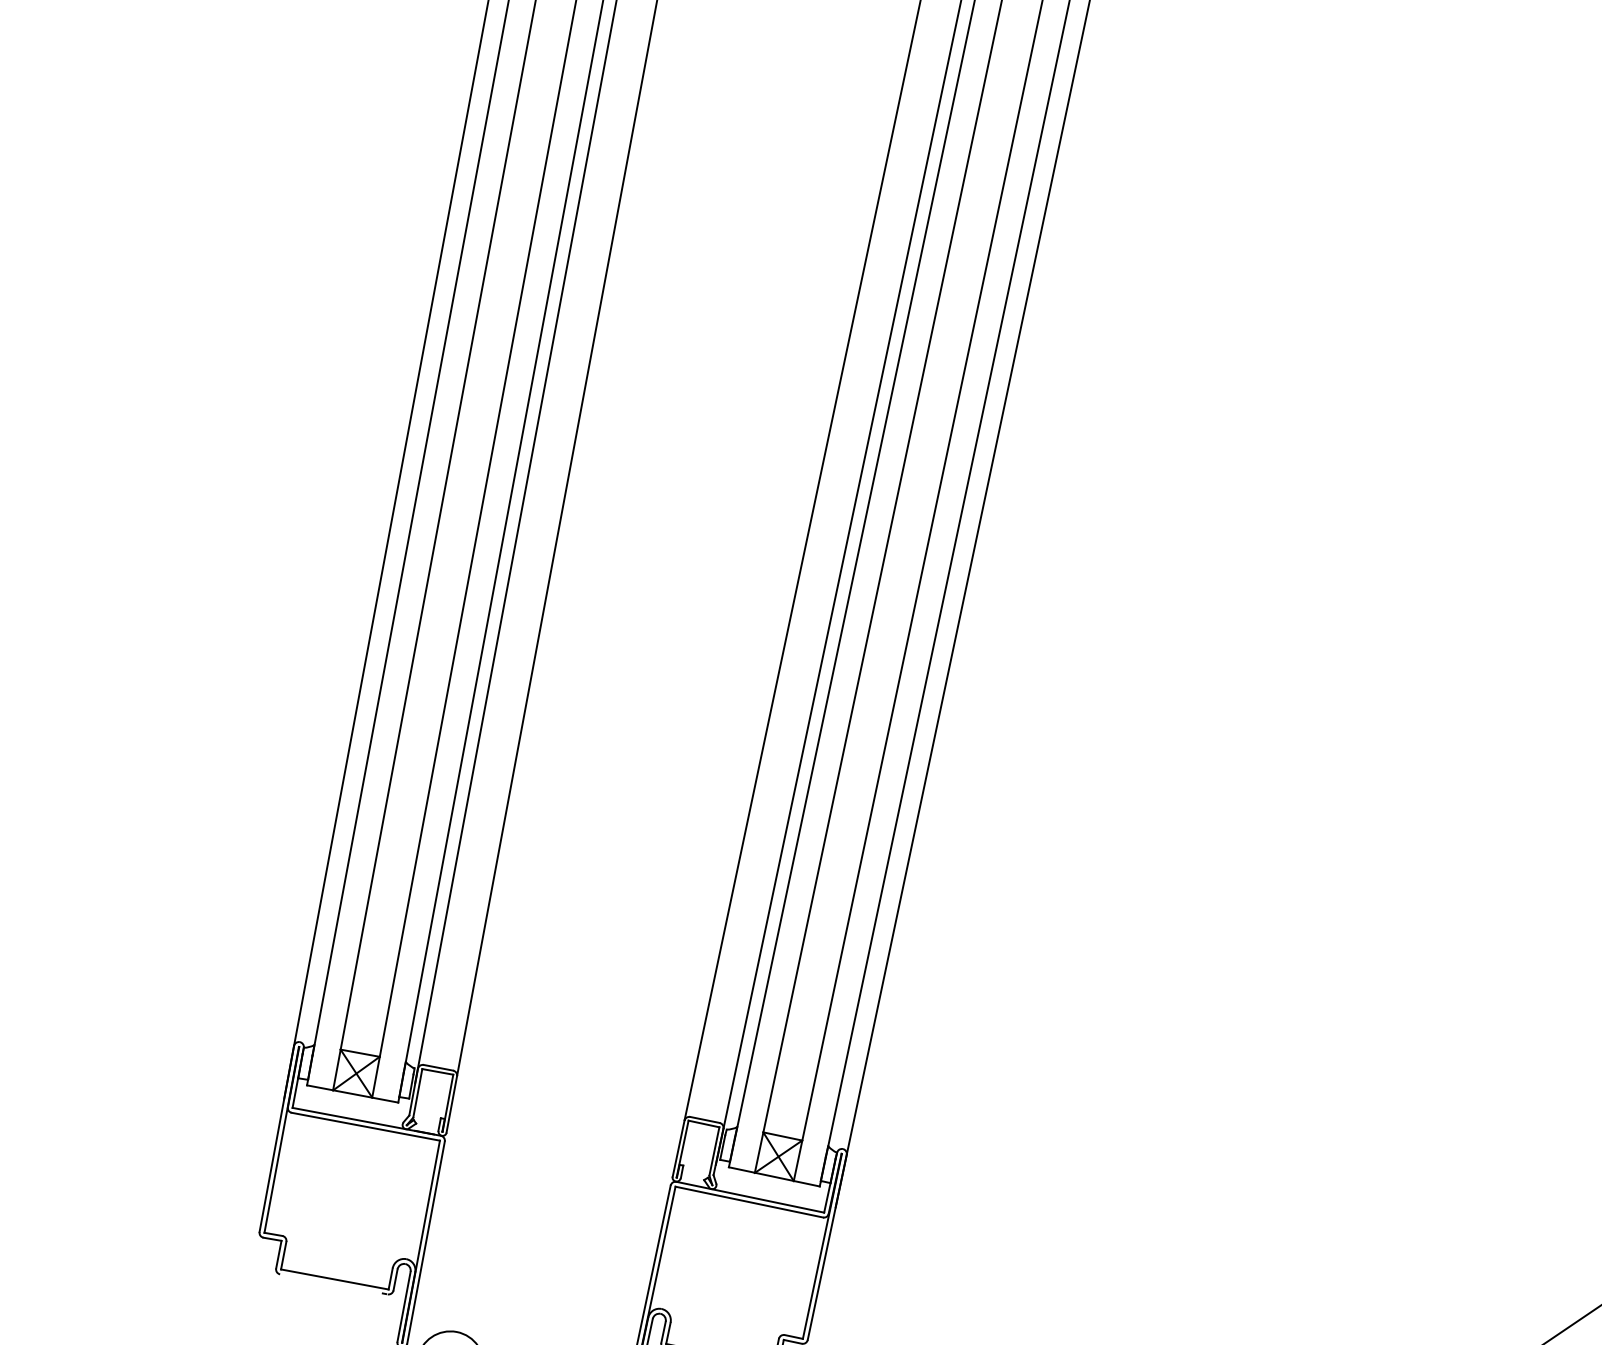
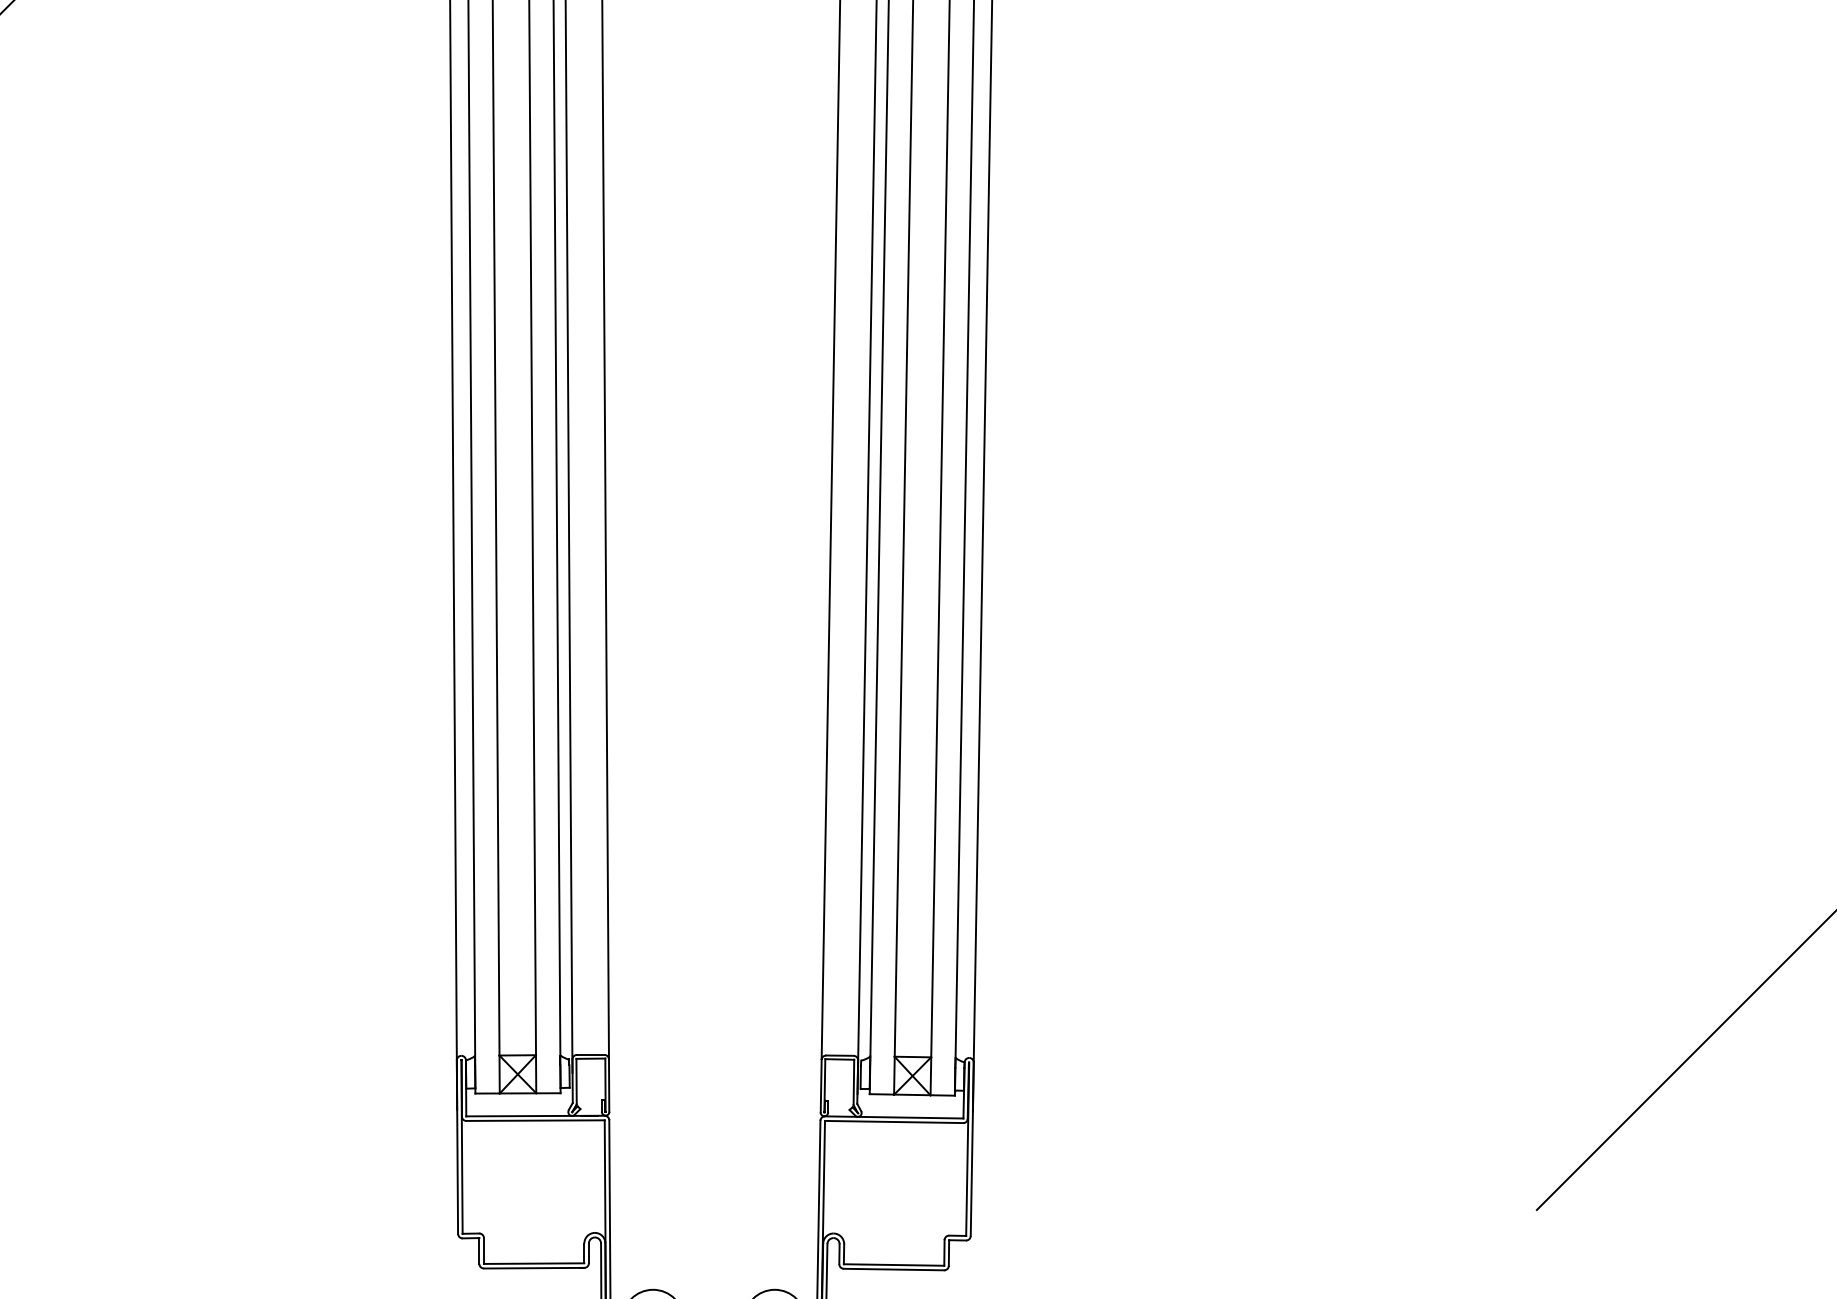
line: (334, 1283) -> (534, 1267), added

